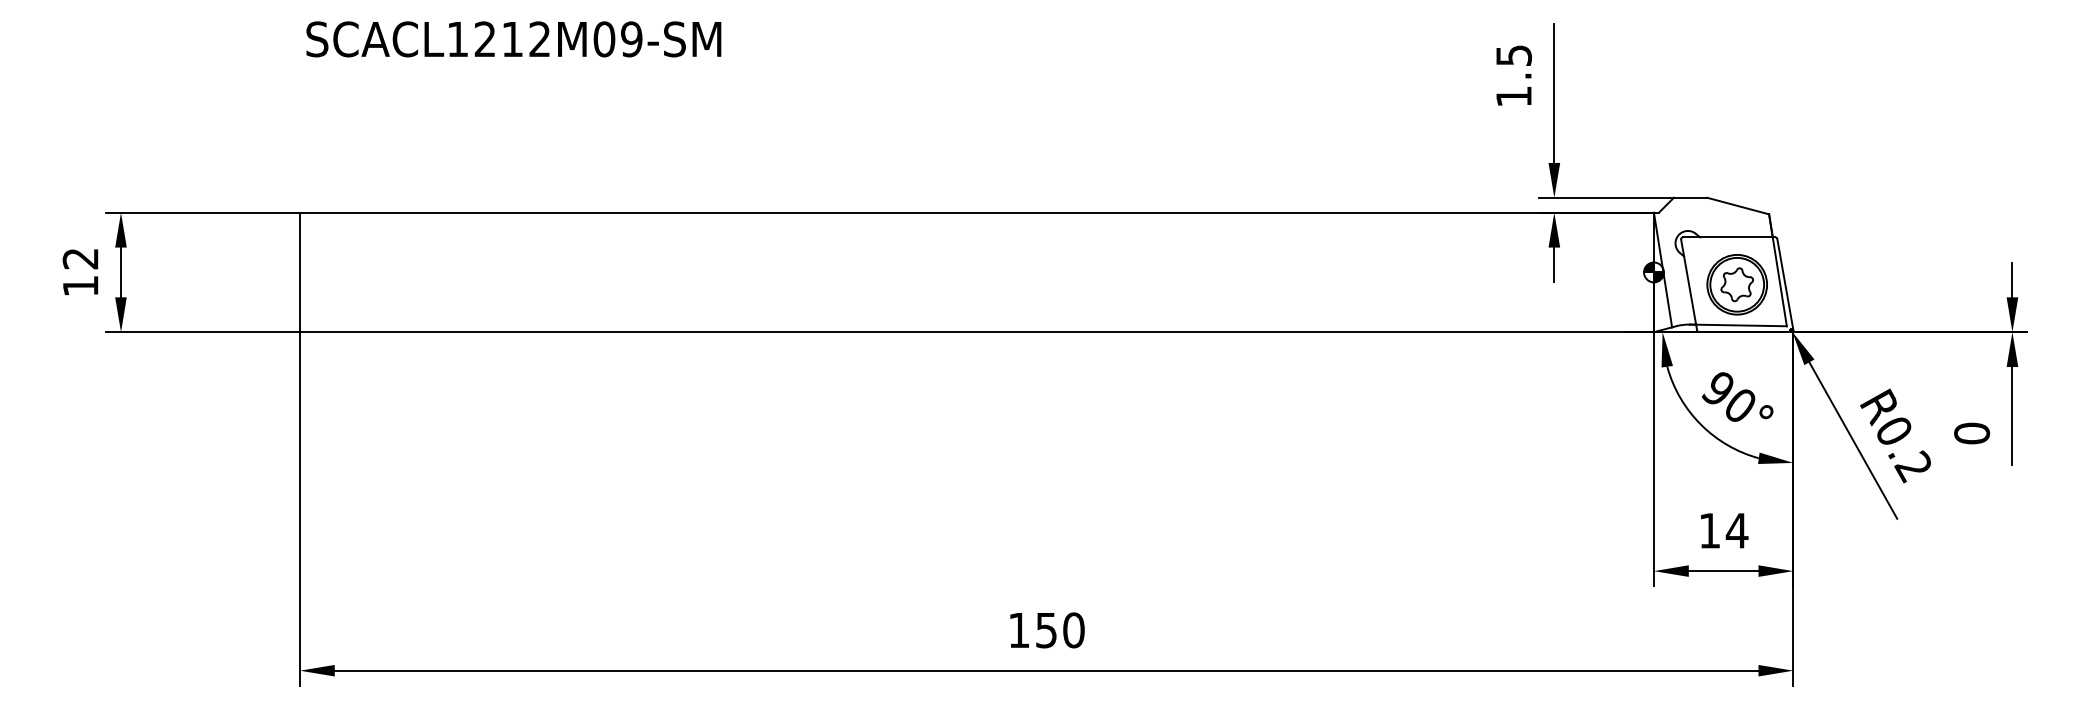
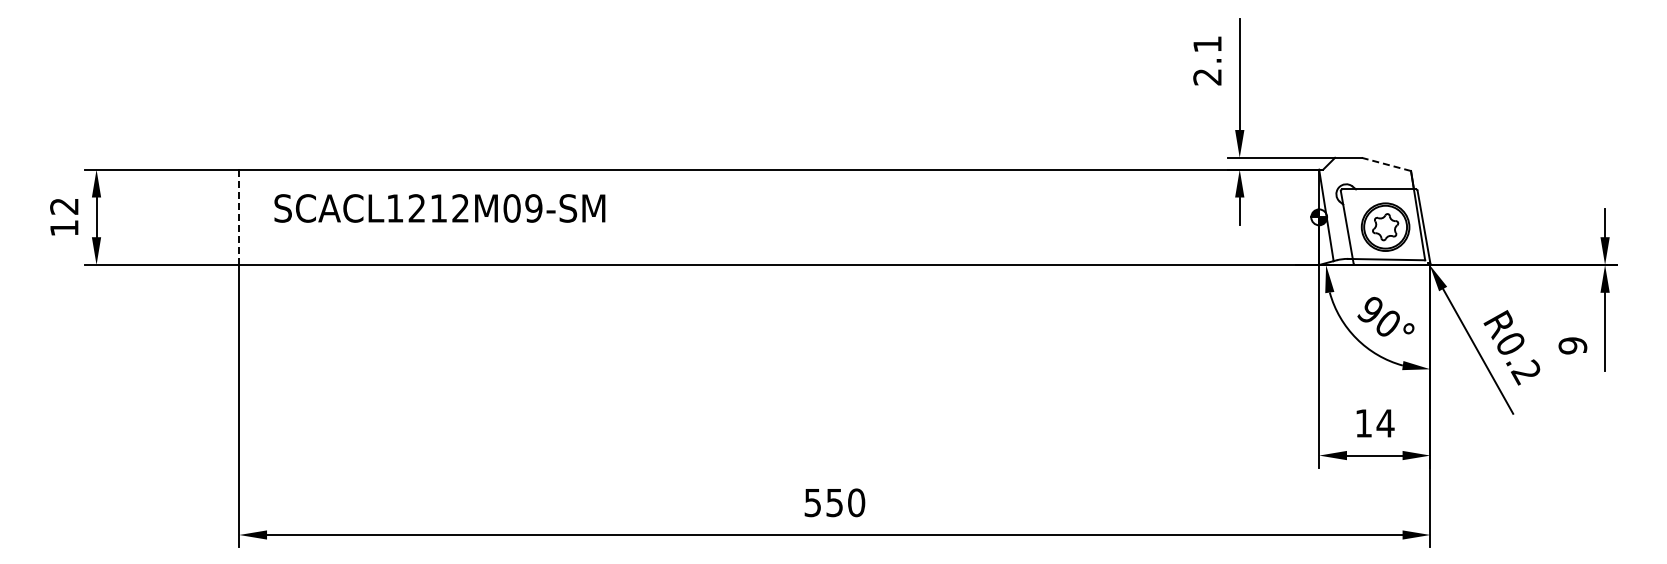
text: (513, 39) -> (439, 208), moved
text: (1513, 75) -> (1207, 60), 1.5 -> 2.1
line: (1738, 206) -> (1386, 164), solid -> dashed
line: (300, 272) -> (239, 217), solid -> dashed
text: (1971, 433) -> (1572, 345), 0 -> 9
text: (1018, 631) -> (812, 503), 150 -> 550

